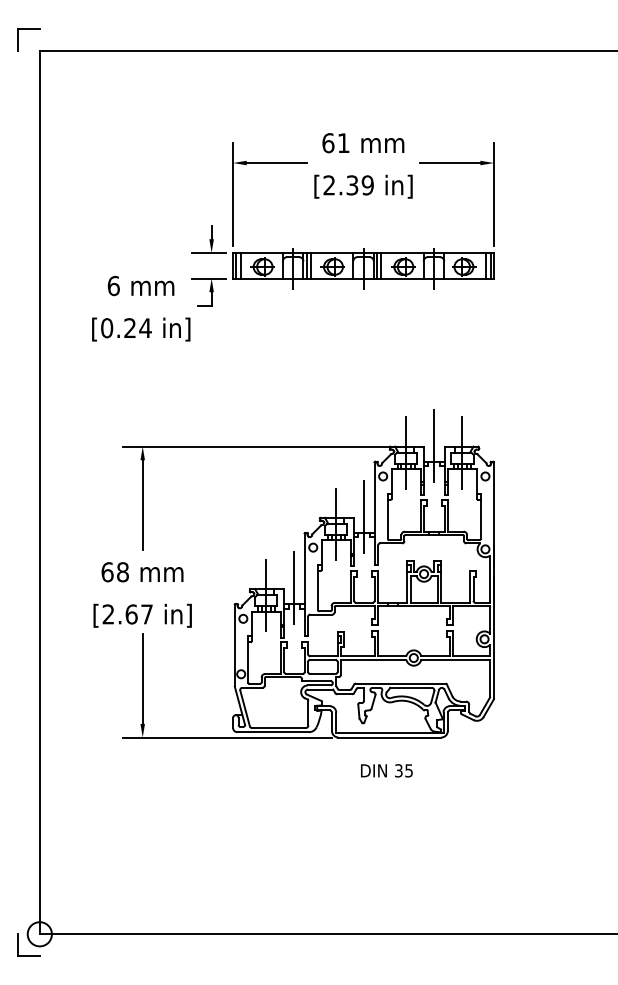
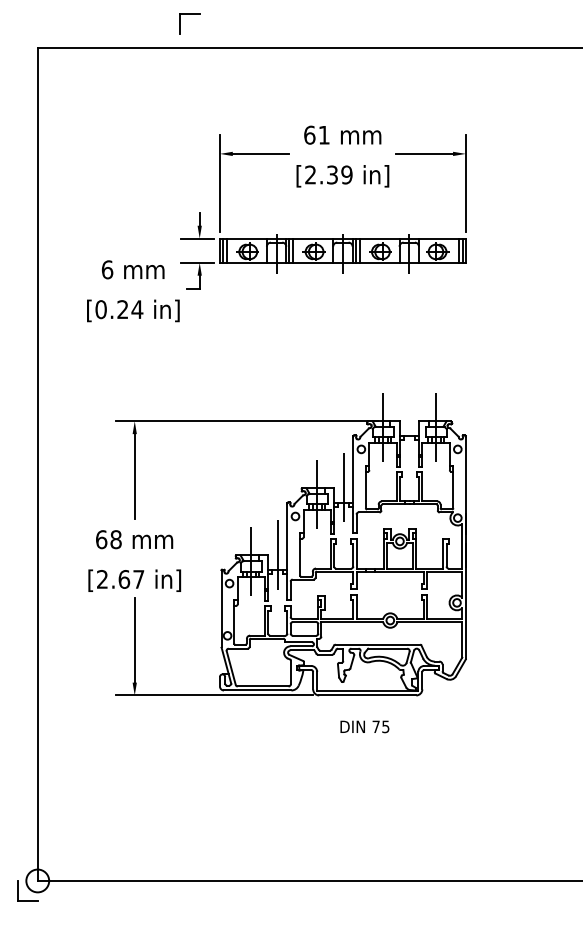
part: (28, 29) -> (189, 14), moved
line: (434, 445) -> (409, 420), removed
text: (398, 770) -> (375, 726), 35 -> 75

